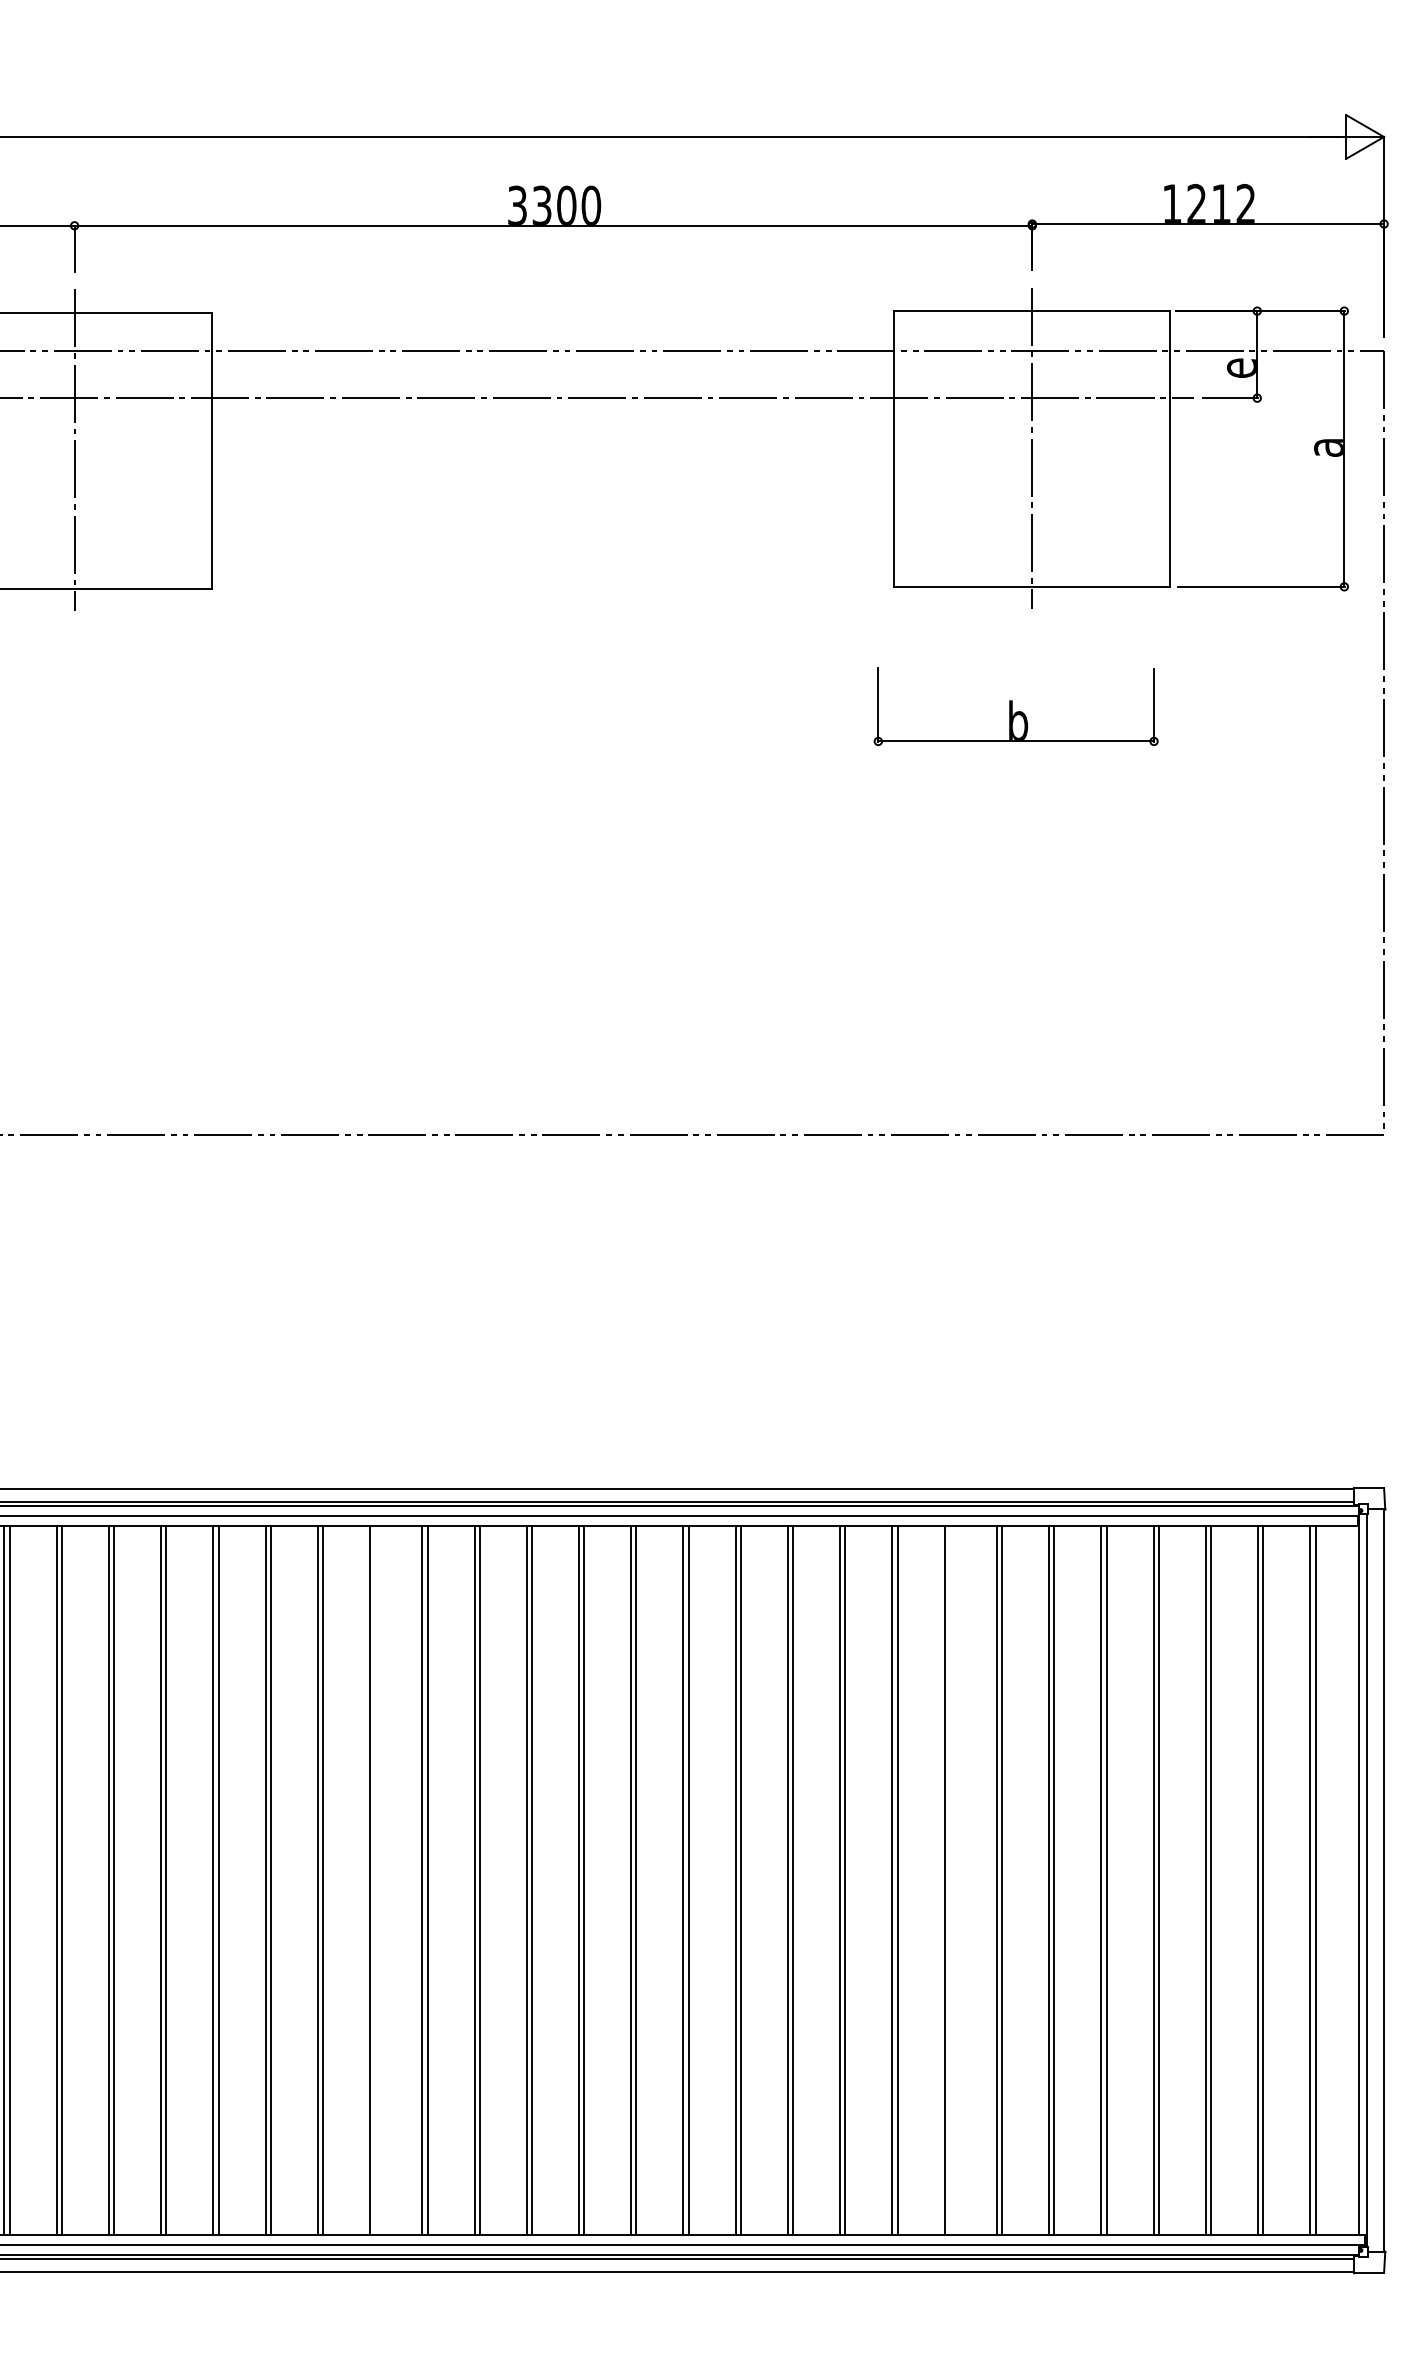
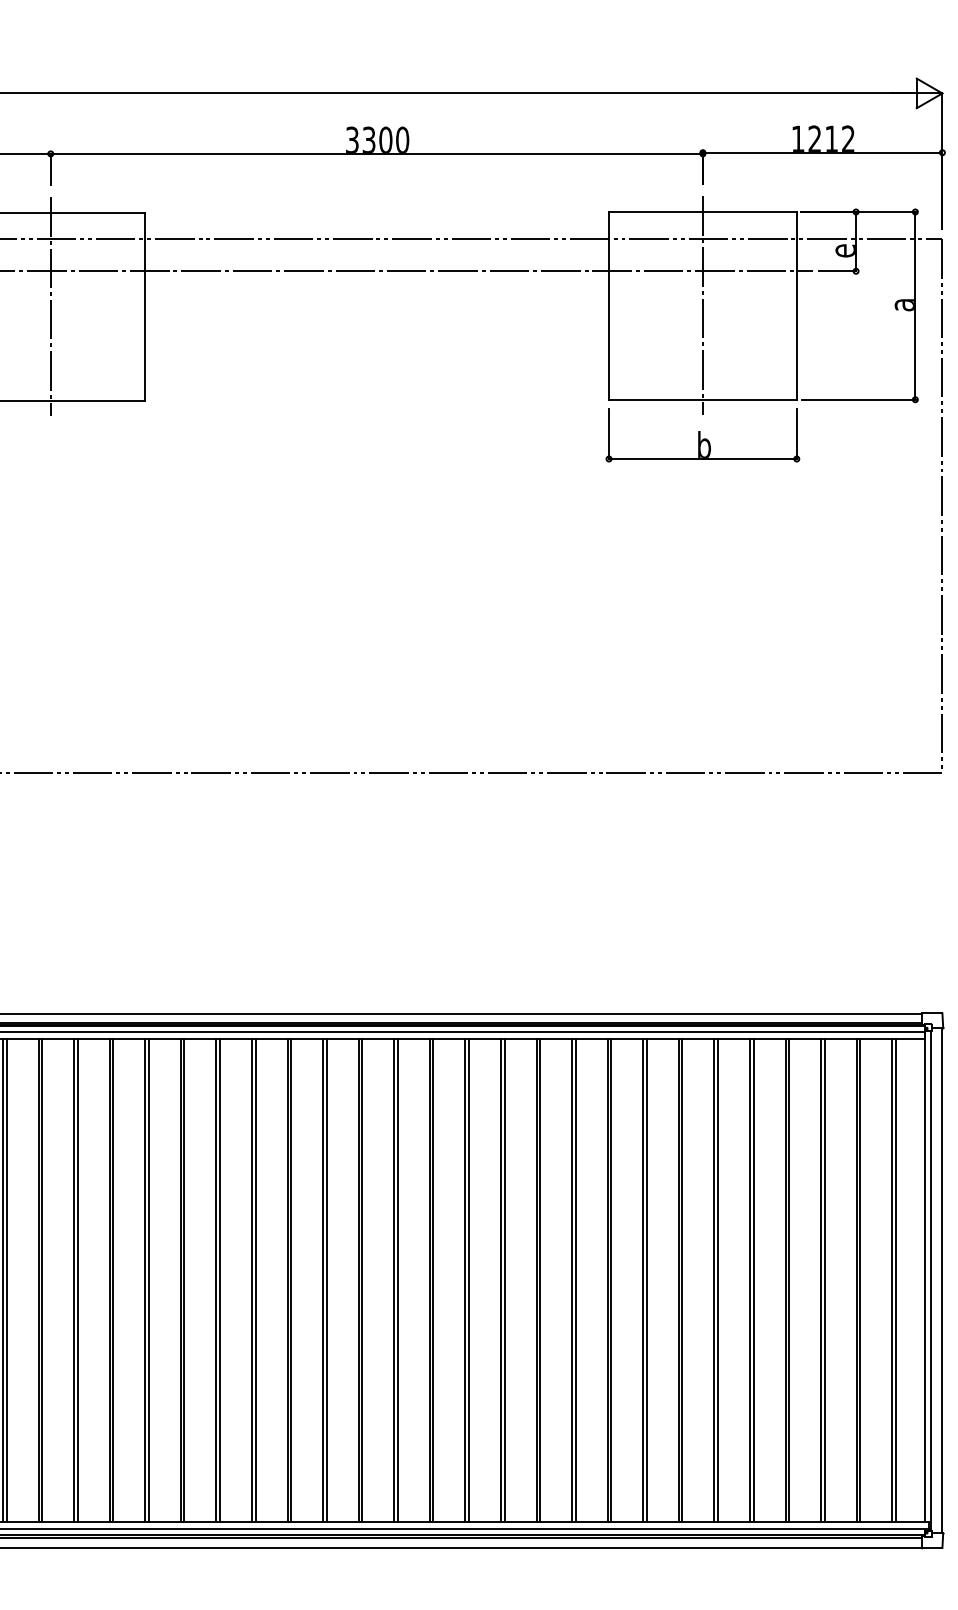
part: (1015, 706) -> (702, 435), moved
line: (375, 1880) -> (255, 1280), added
line: (949, 1880) -> (646, 1280), added

